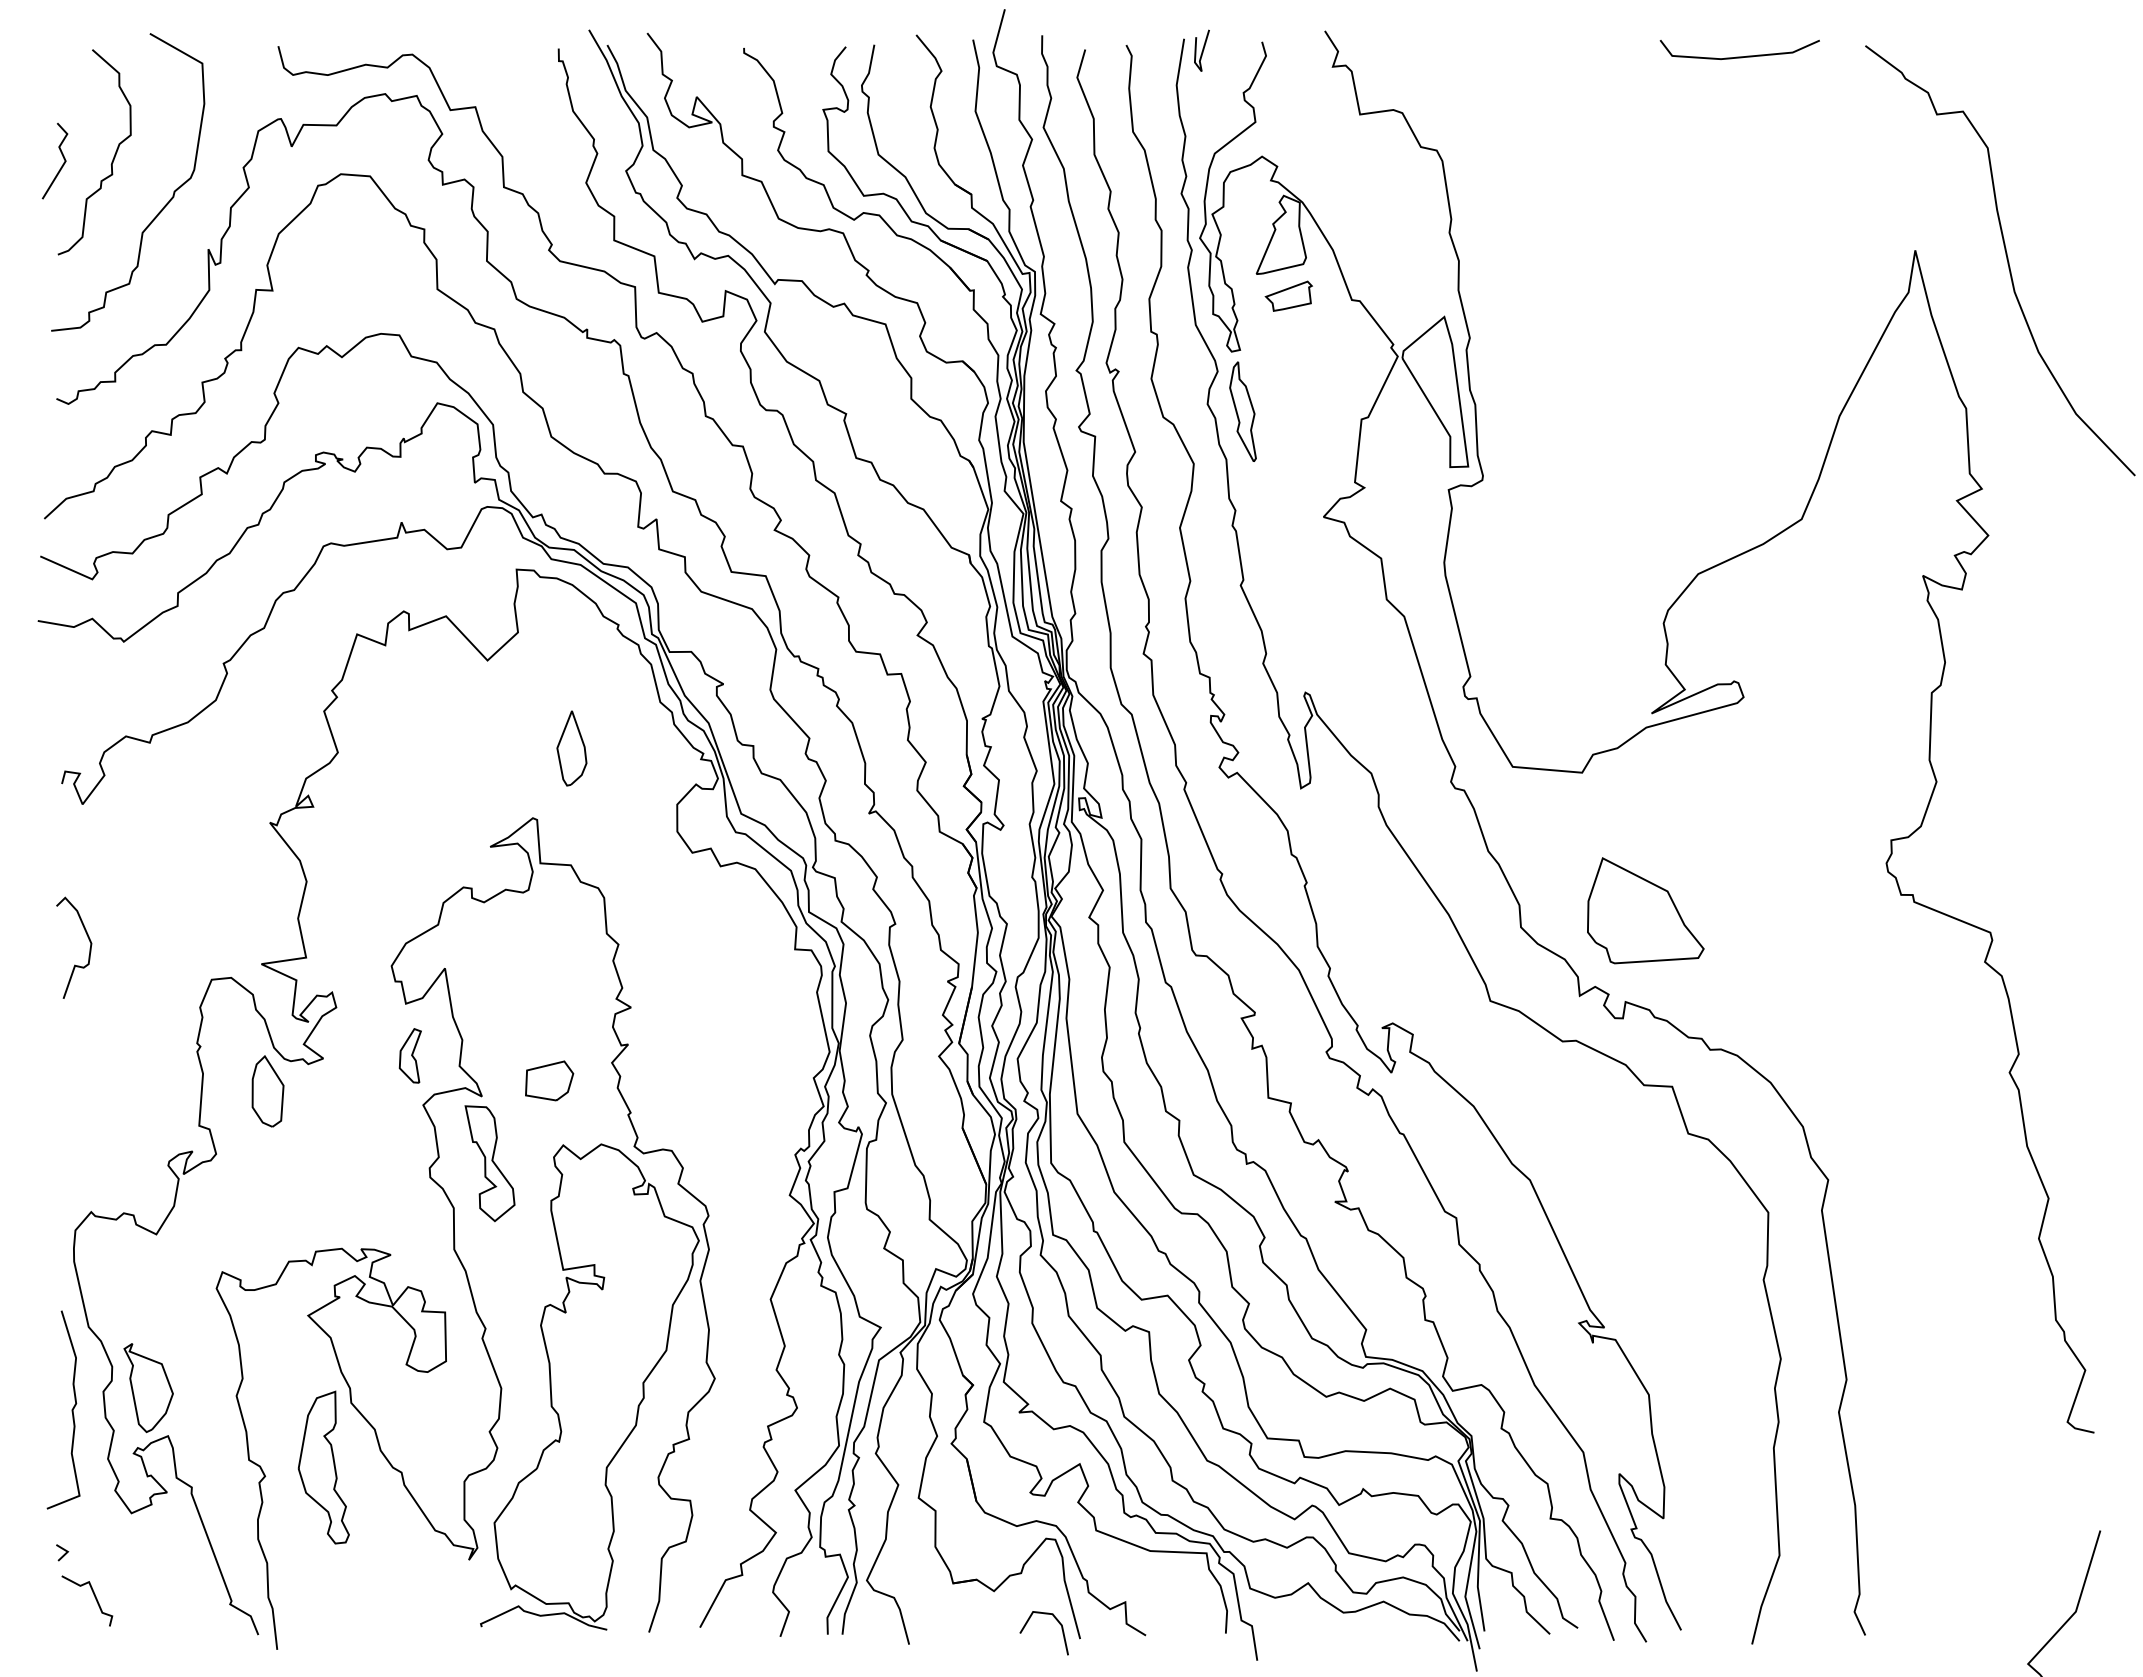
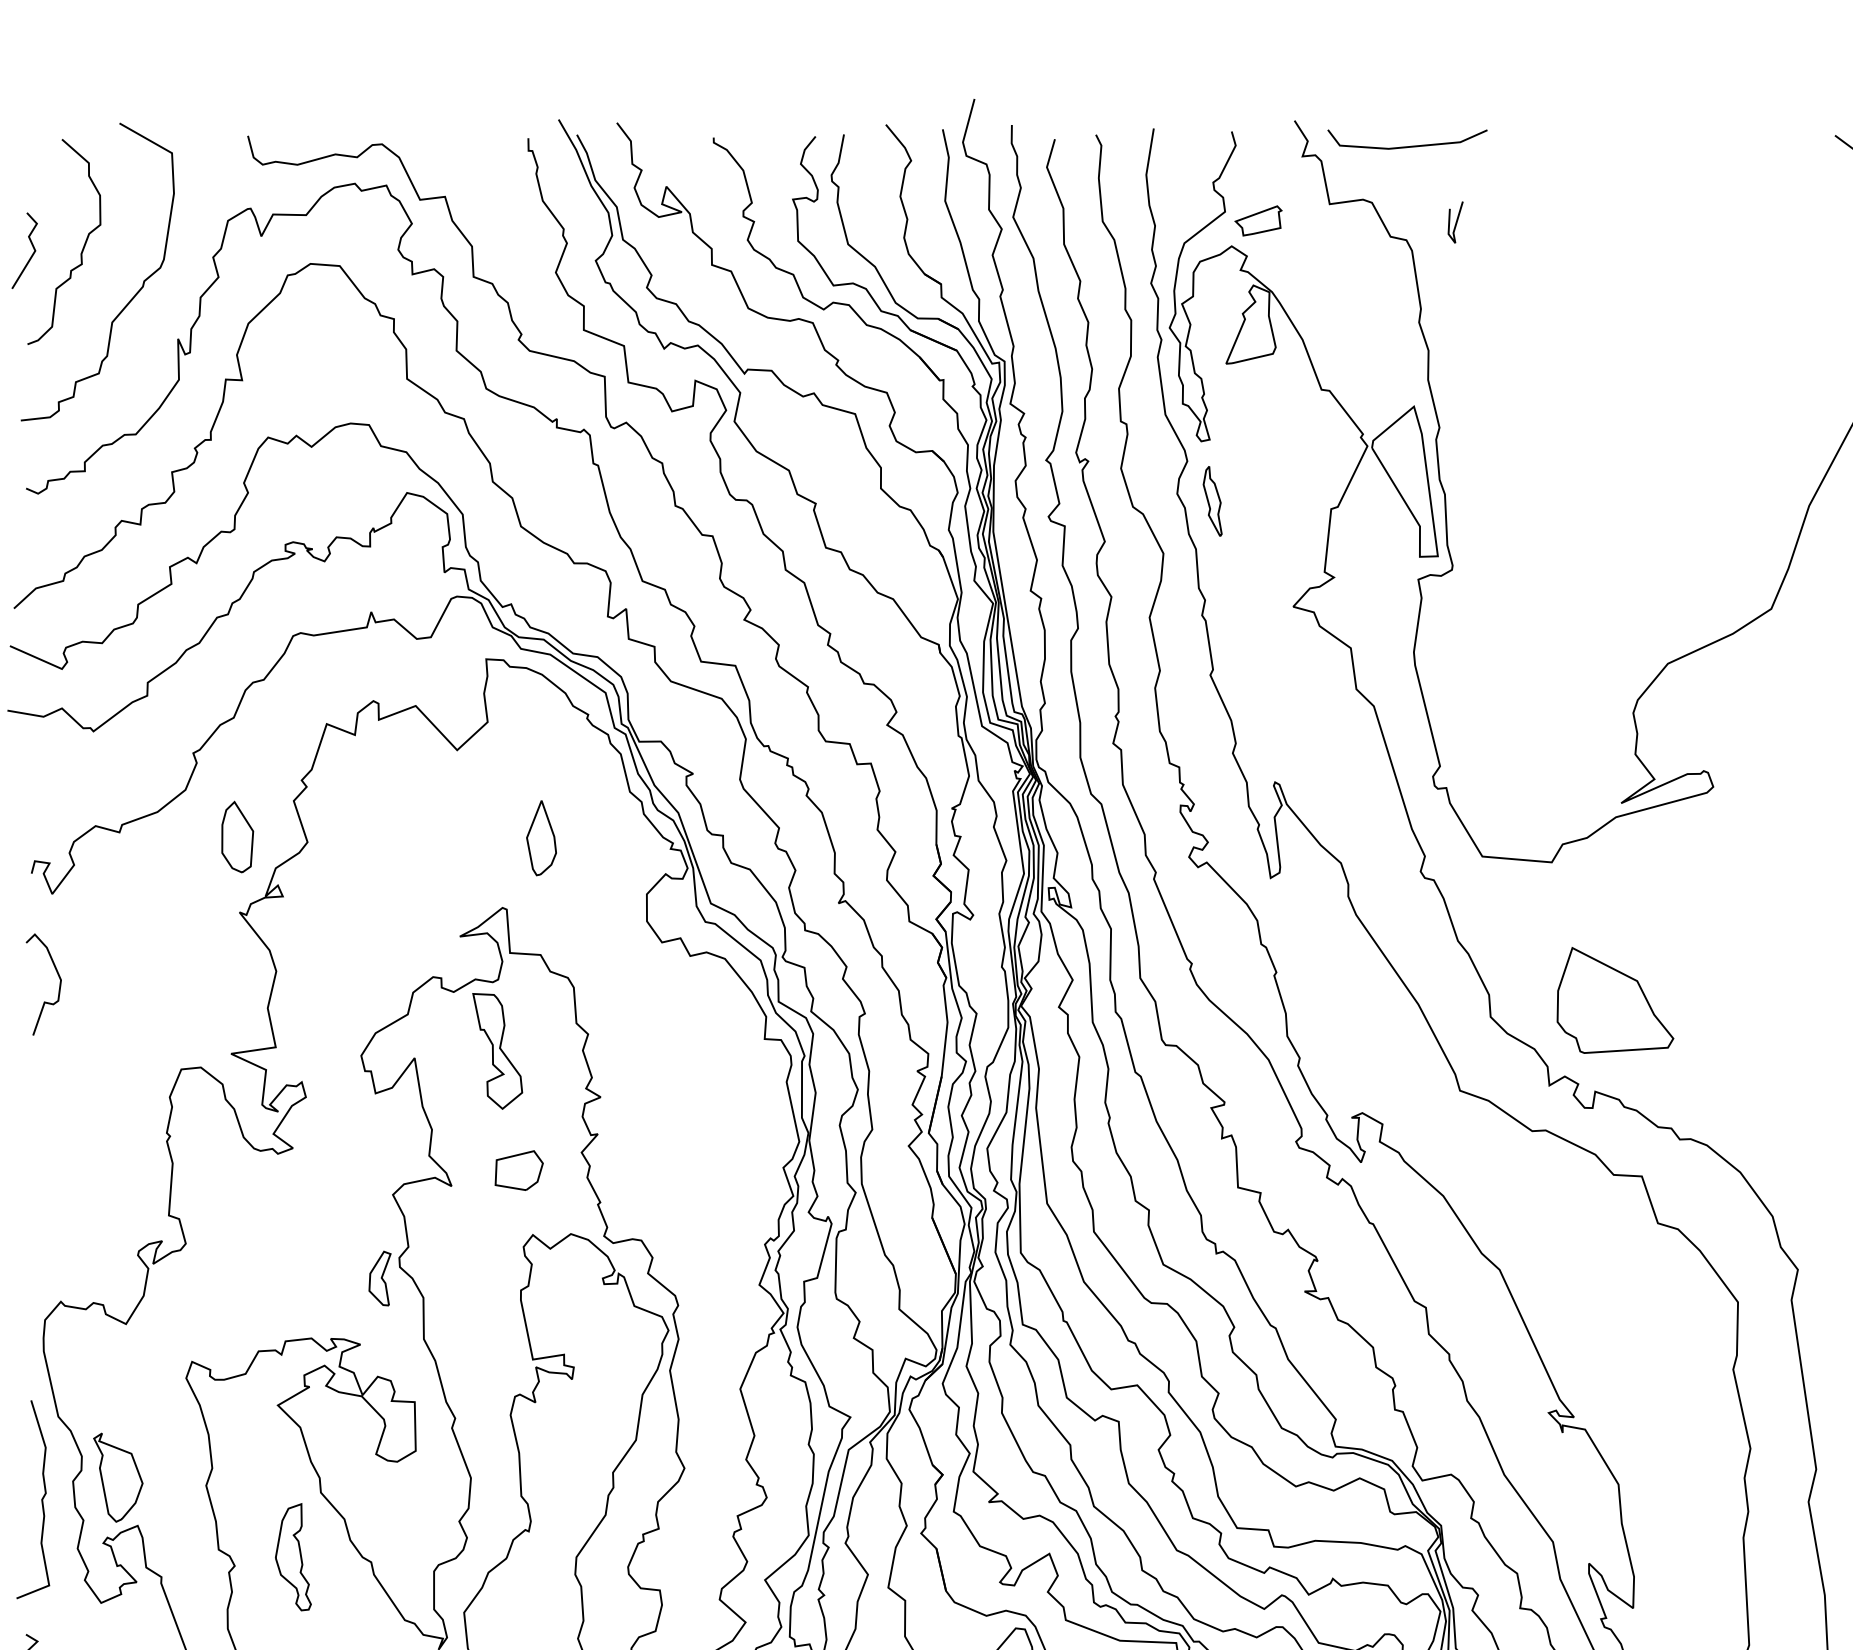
line: (1202, 50) -> (1456, 222), moved
line: (1739, 56) -> (1407, 146), moved
part: (1288, 295) -> (1258, 220), moved
part: (1242, 411) -> (1212, 501), size x0.7
curve: (89, 948) -> (59, 985), moved
part: (409, 1055) -> (379, 1278), moved
part: (267, 1091) -> (237, 837), moved
part: (489, 1163) -> (497, 1051), moved
part: (323, 1467) -> (293, 1557), size x0.7

